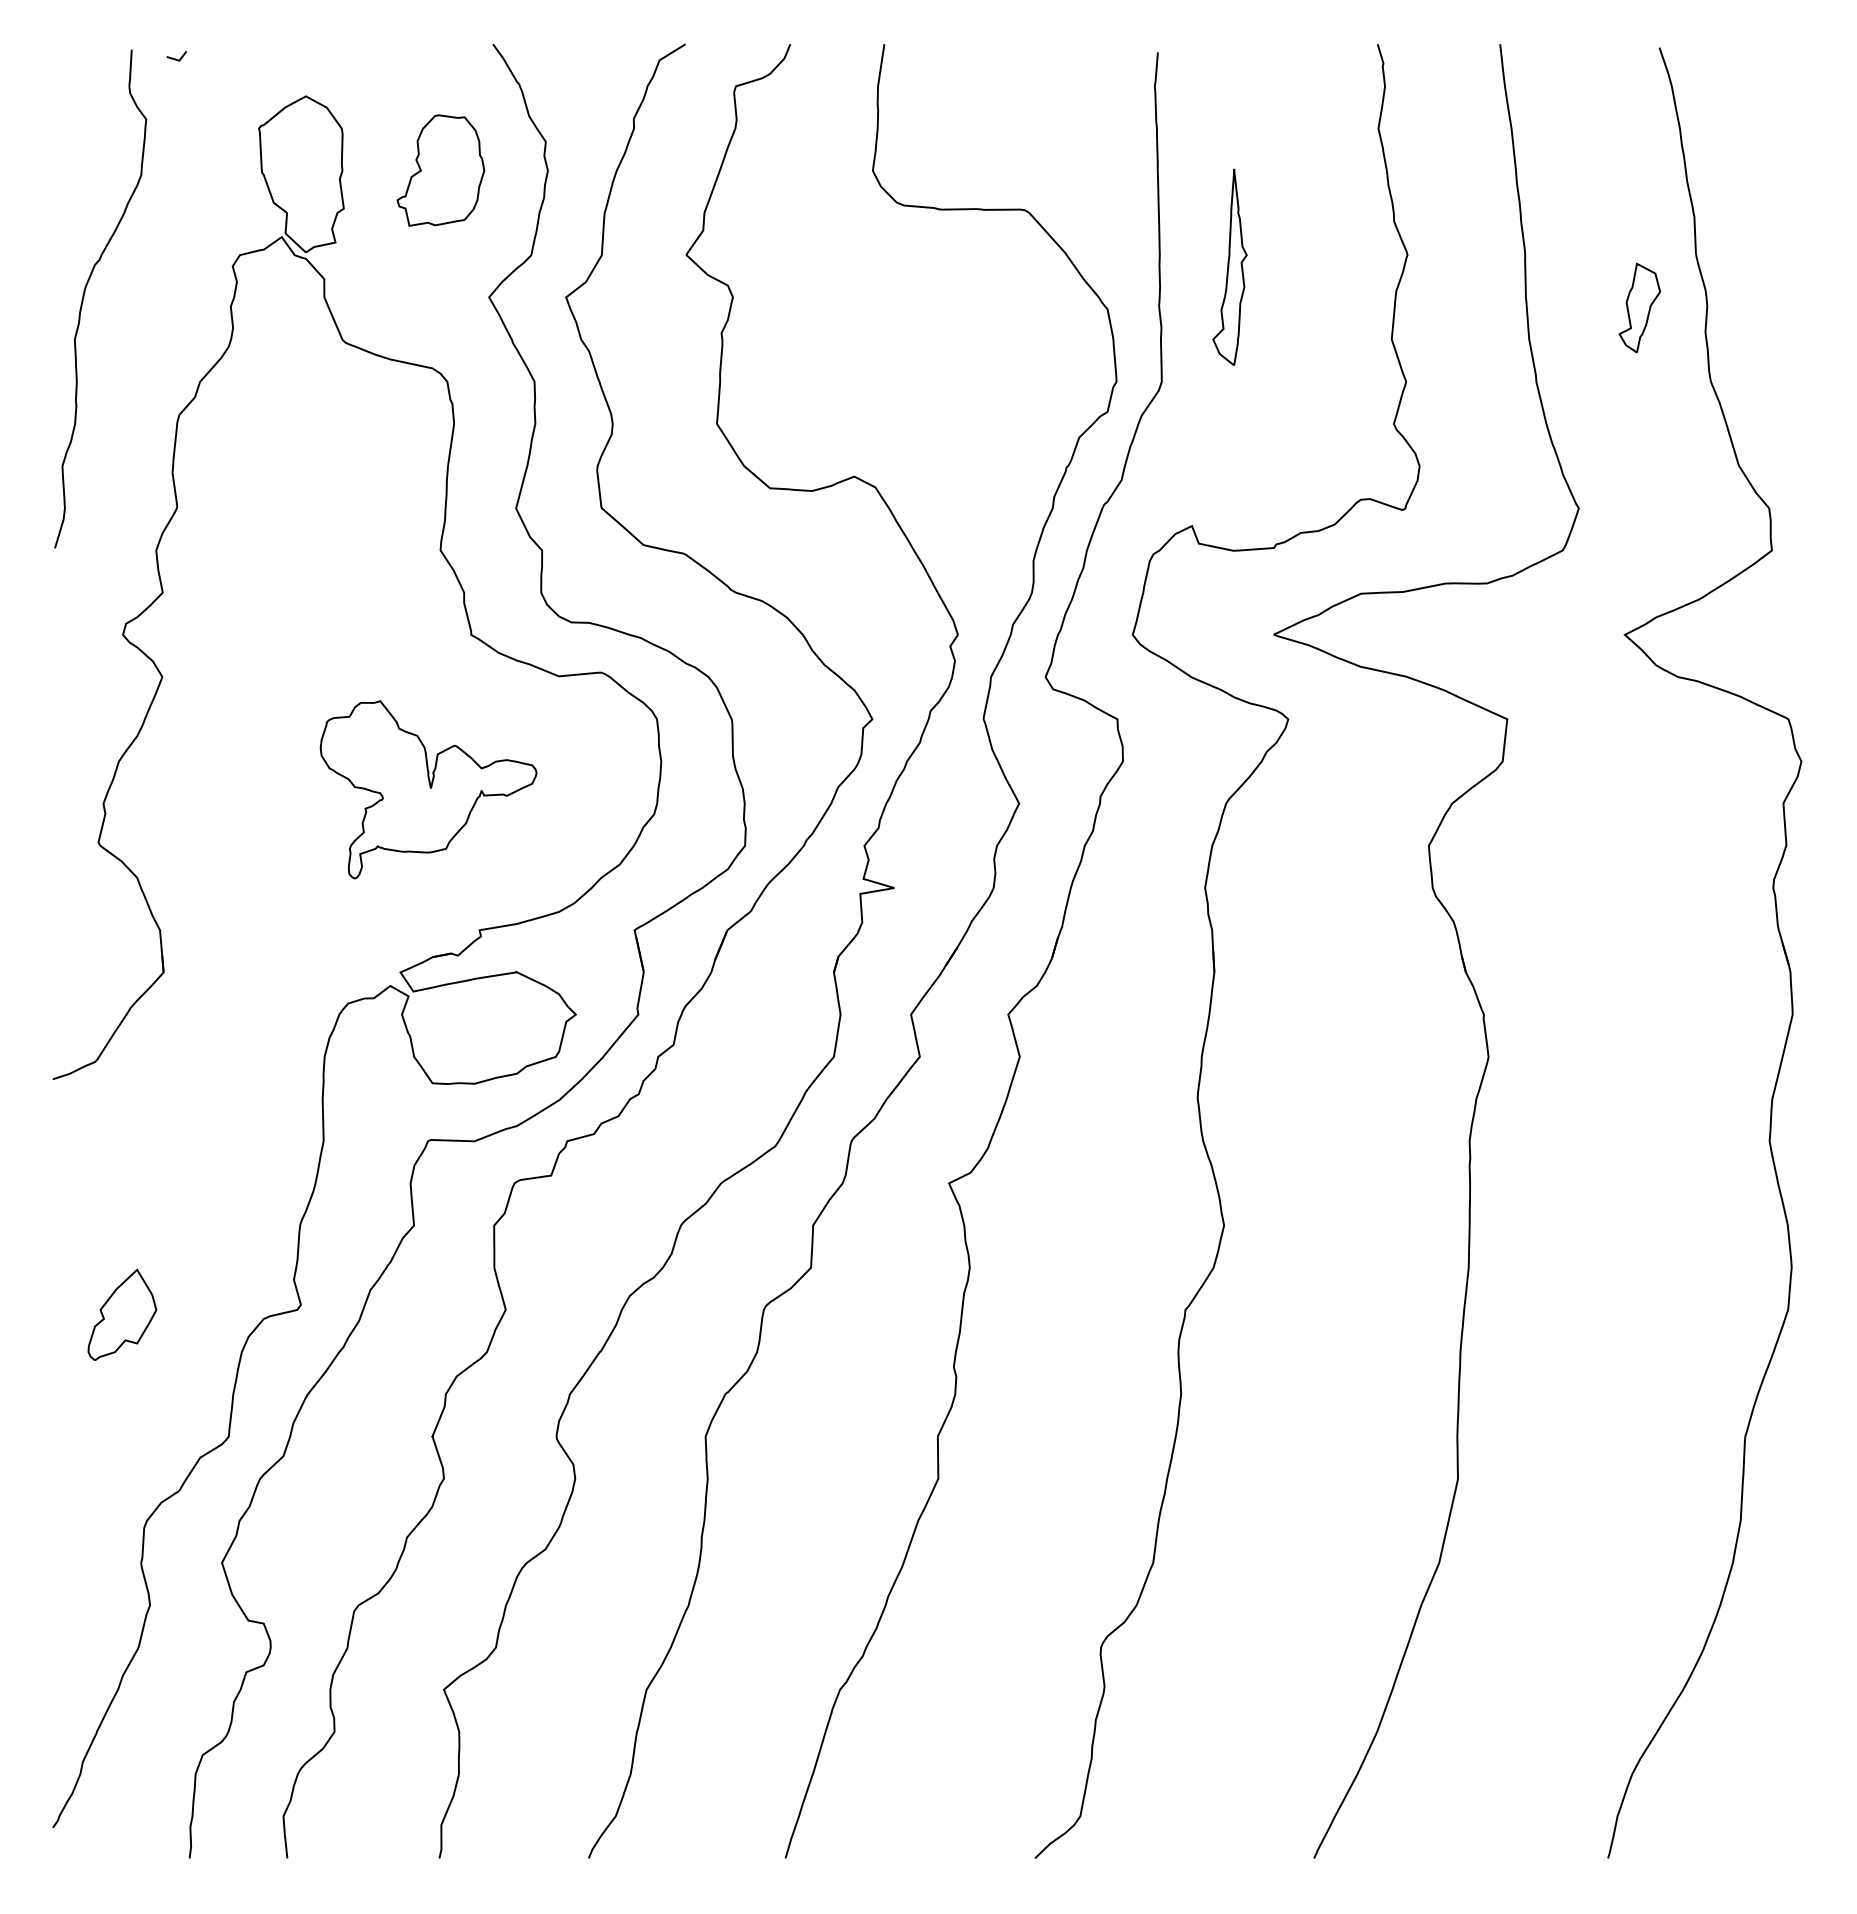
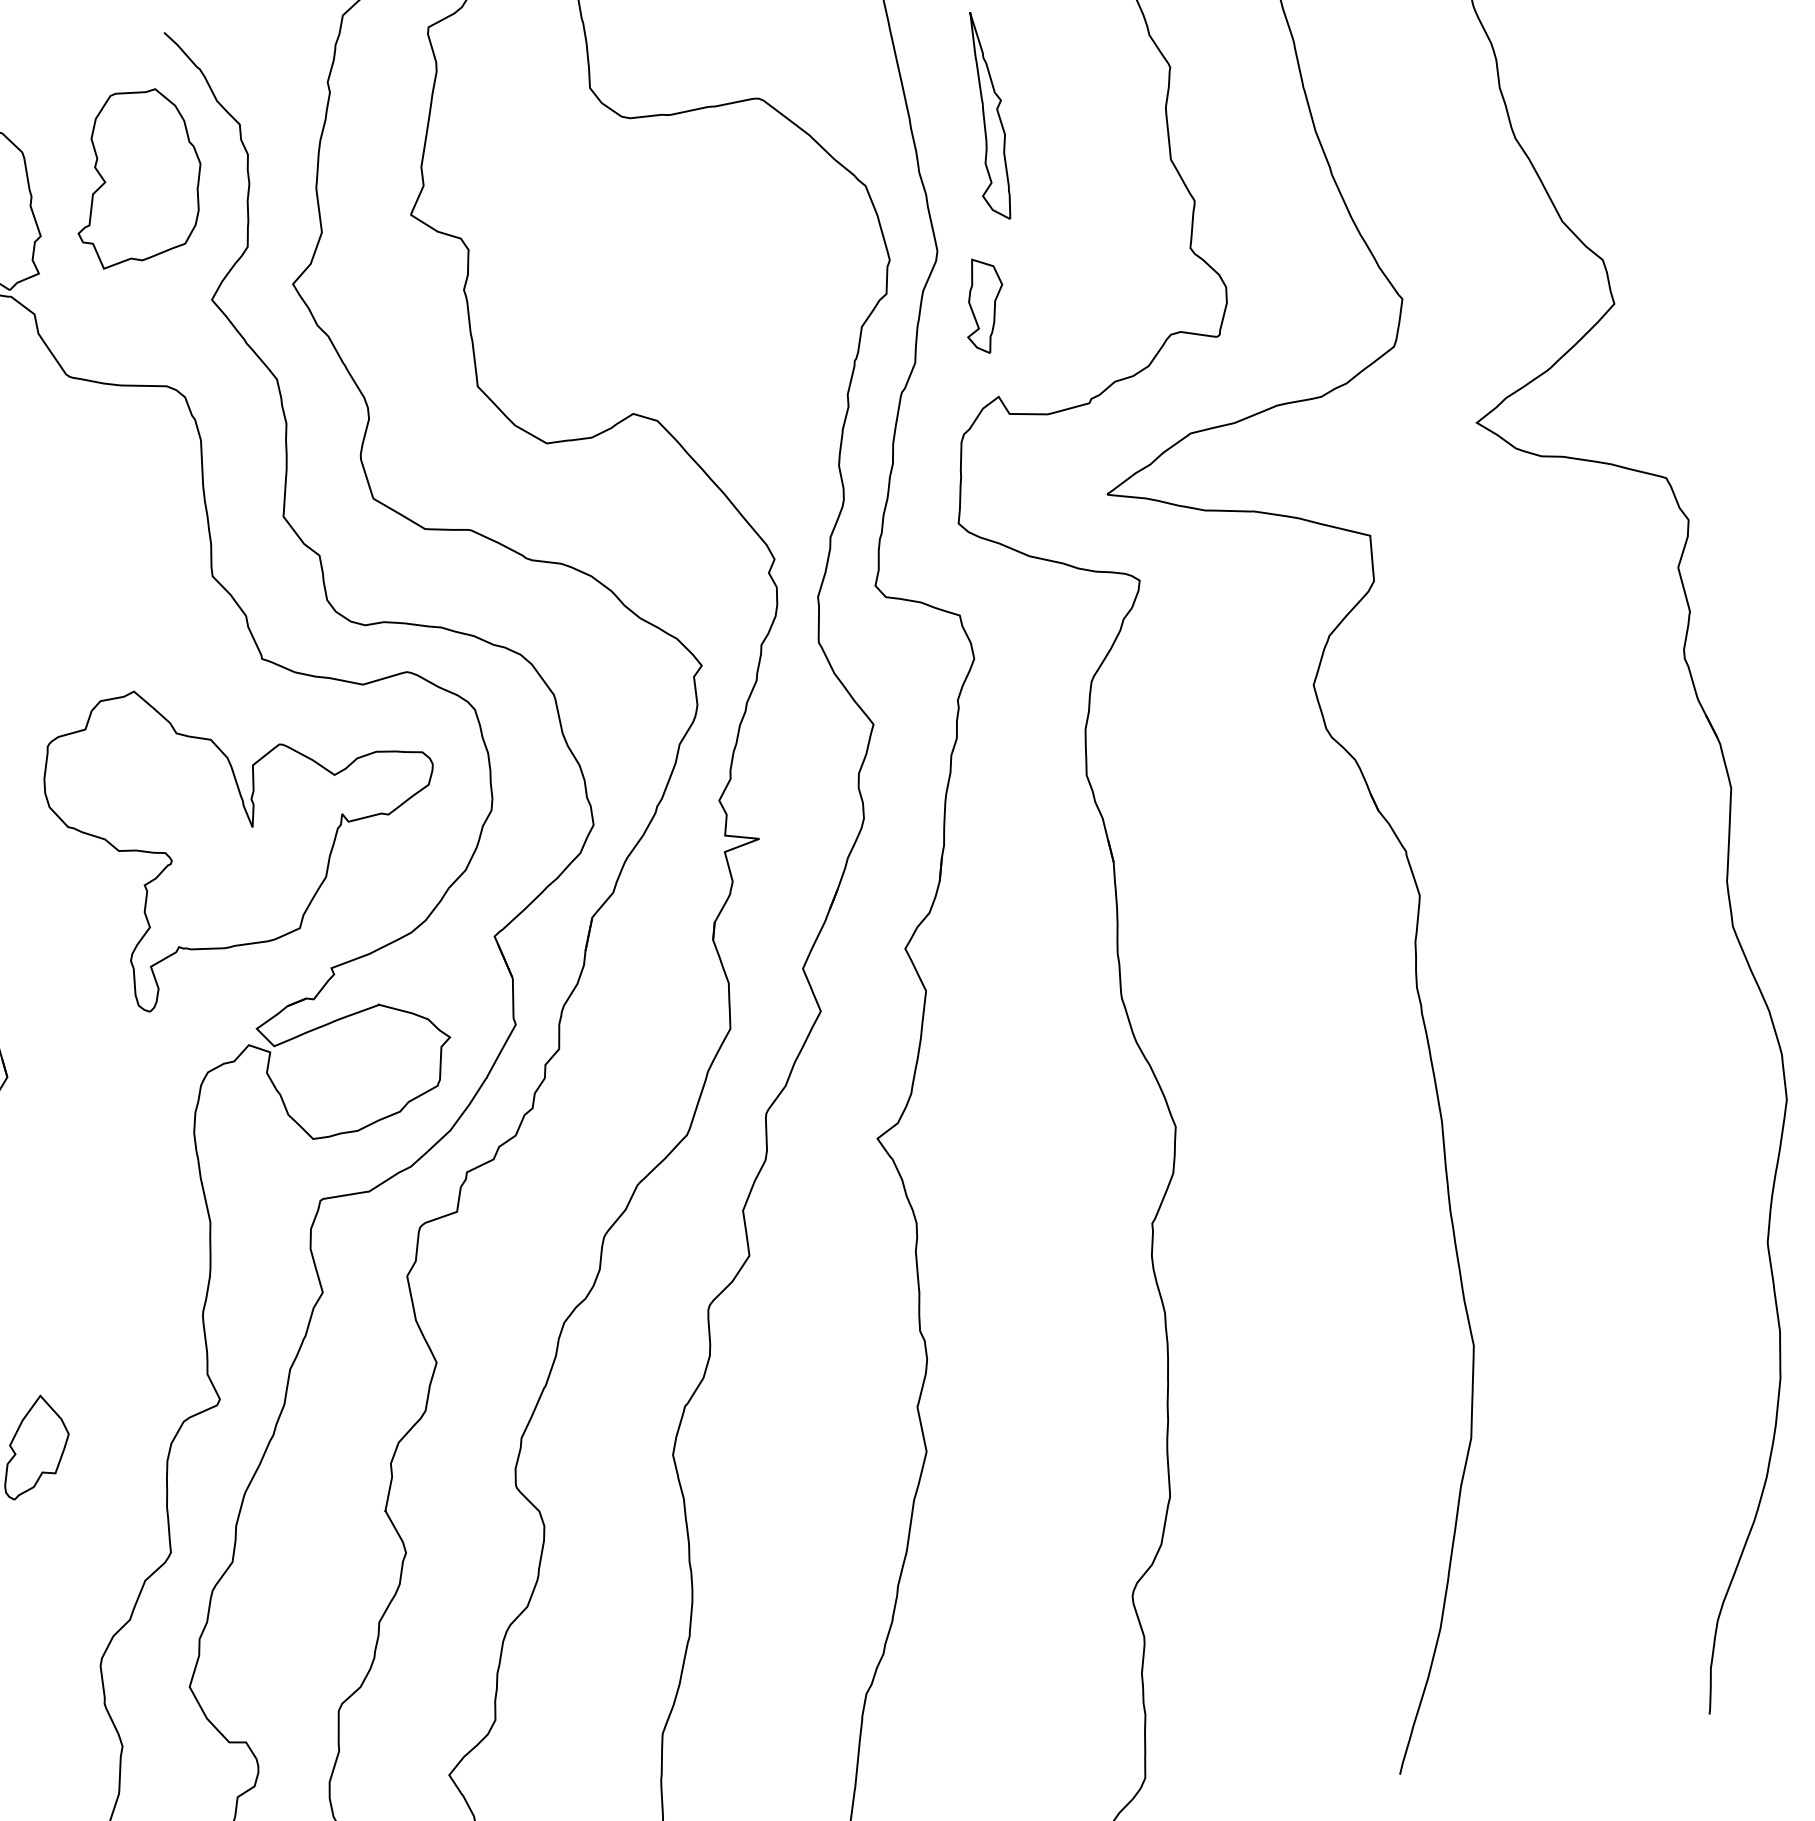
part: (440, 170) -> (134, 176), size x1.43
part: (1639, 307) -> (983, 305), moved
part: (428, 789) -> (248, 830), size x1.67

